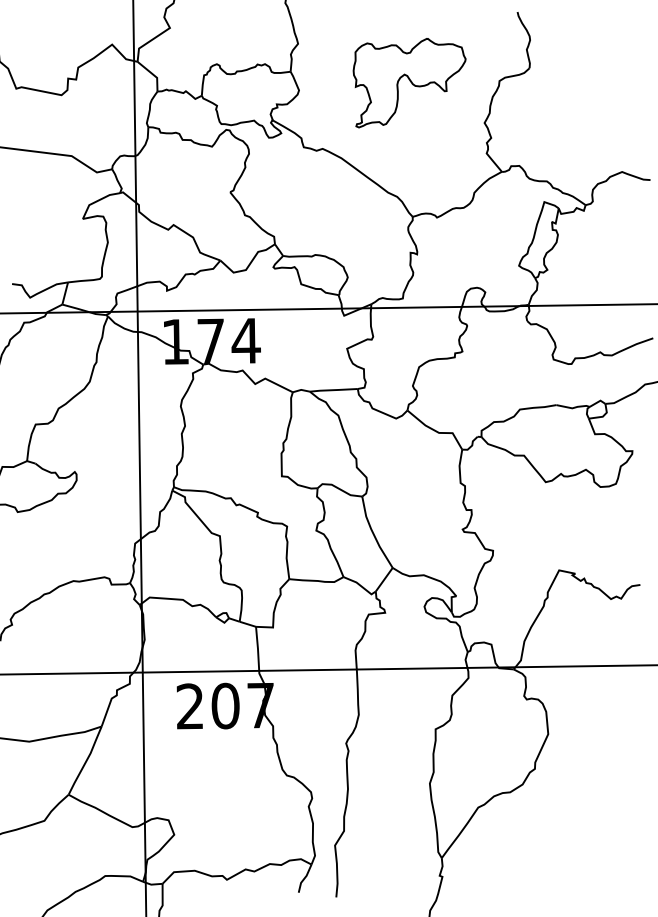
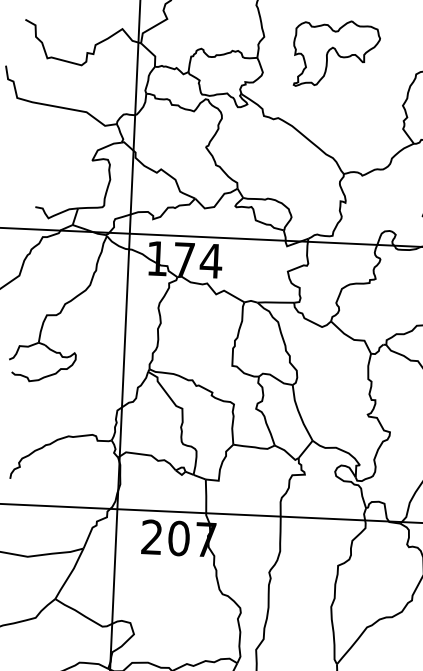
part: (409, 83) -> (336, 54), moved

